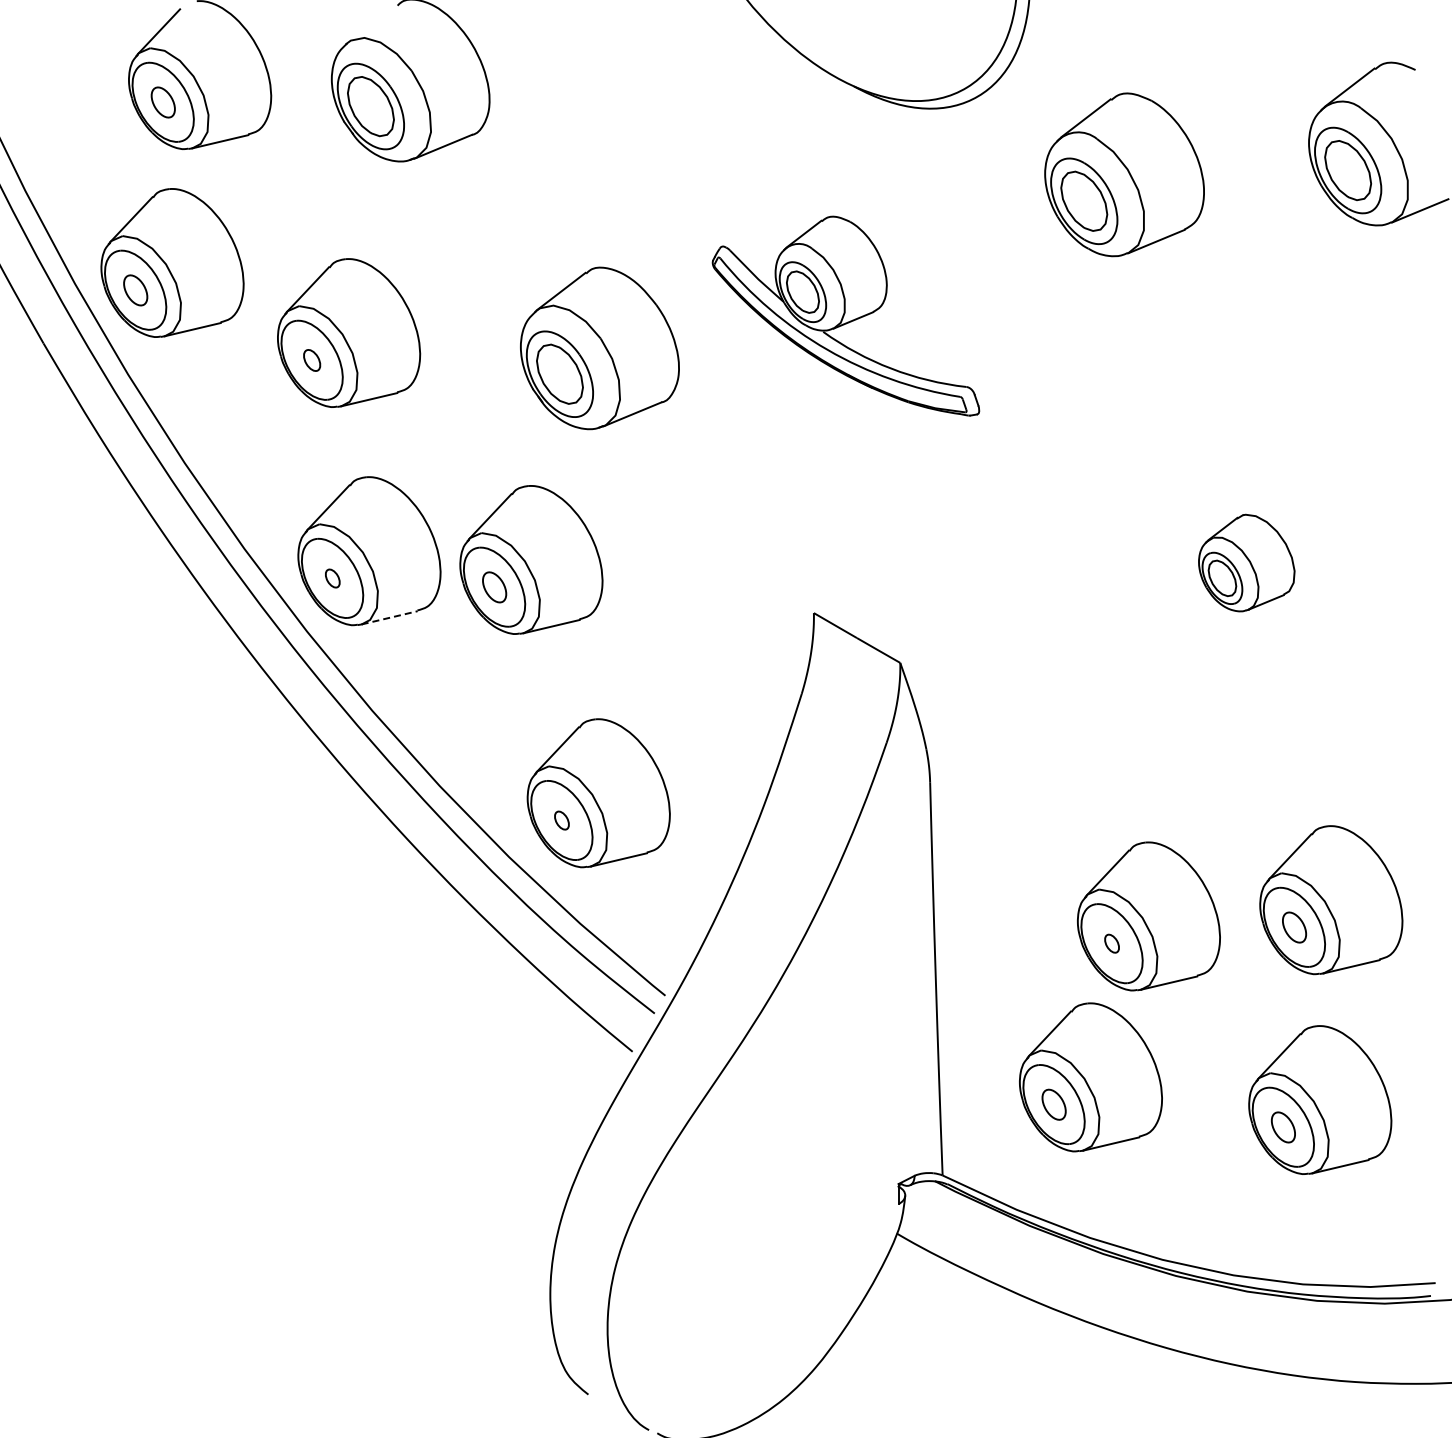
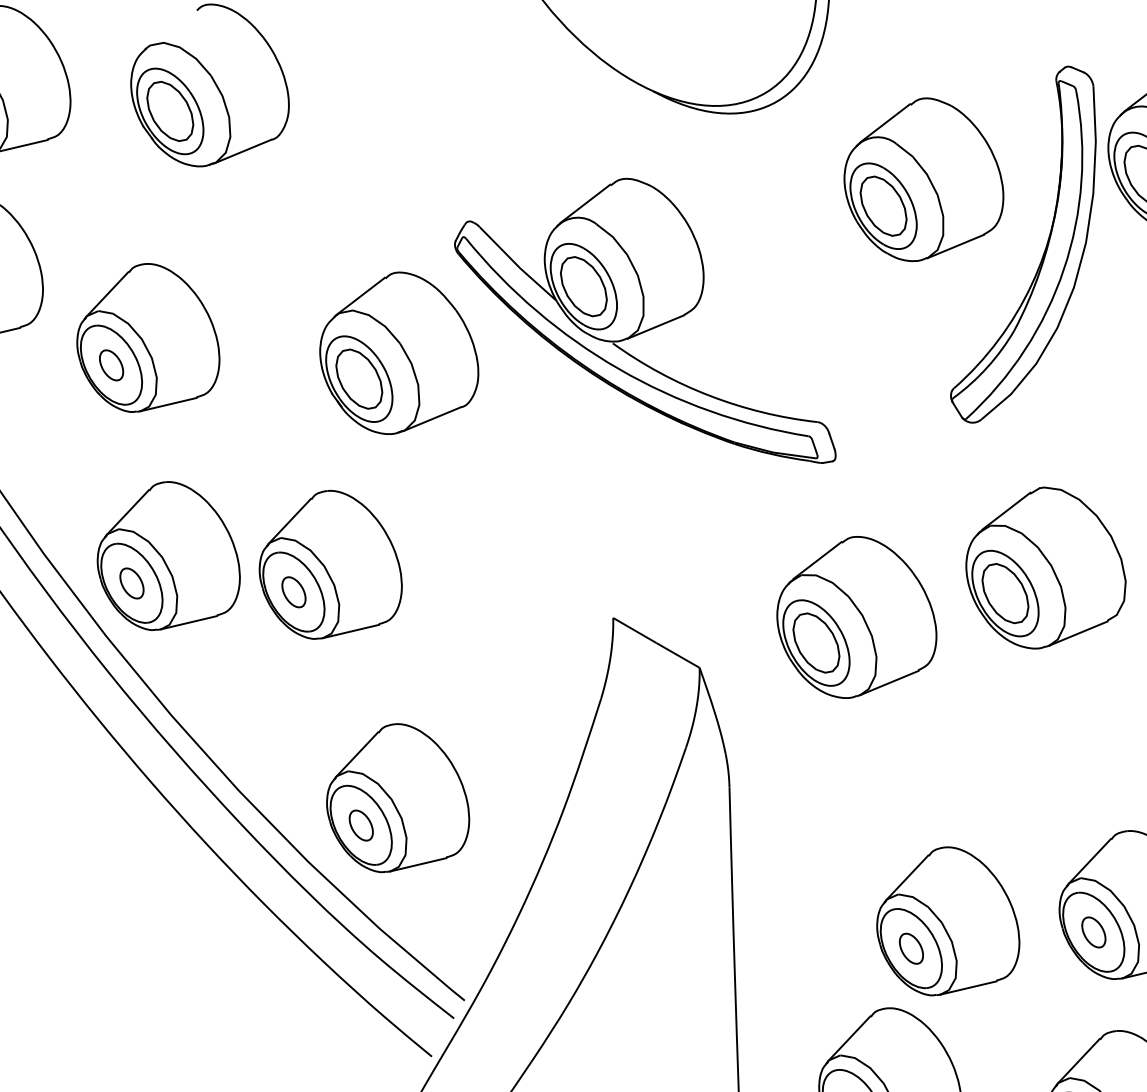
part: (1244, 246) -> (1043, 251), added
part: (845, 316) -> (644, 321), size x1.43
part: (311, 360) -> (110, 365), size x1.43
part: (1246, 562) -> (1045, 567), size x1.67
part: (332, 578) -> (131, 583), size x1.67
part: (1057, 612) -> (856, 617), added
line: (389, 617) -> (188, 622), dashed -> solid
part: (561, 820) -> (360, 825), size x1.67
part: (1111, 943) -> (910, 948), size x1.67

